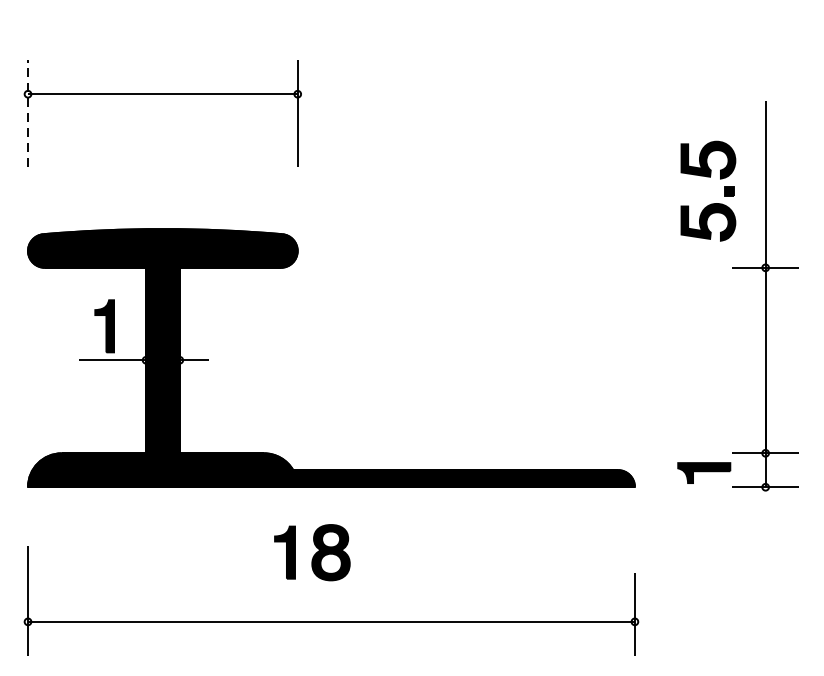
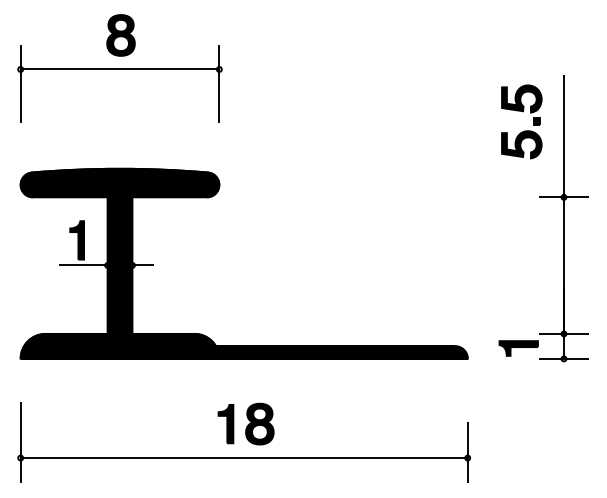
part: (163, 48) -> (120, 35), added
line: (27, 113) -> (20, 83), dashed -> solid
part: (710, 178) -> (523, 112), moved
part: (311, 551) -> (245, 423), moved

